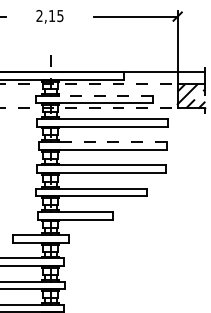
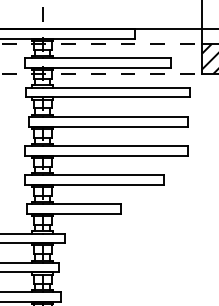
line: (105, 95) -> (111, 58), dashed -> solid
line: (112, 142) -> (120, 117), dashed -> solid

